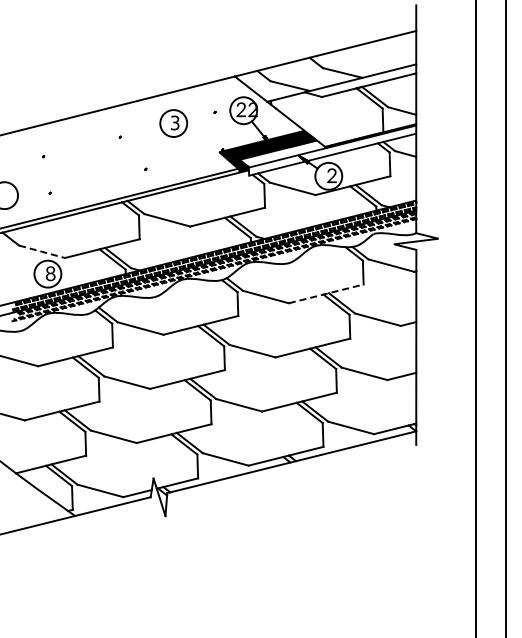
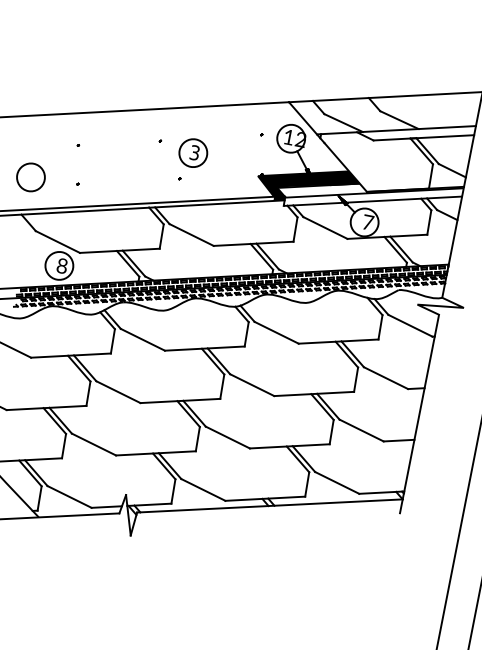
text: (241, 109) -> (289, 137), 22 -> 12
part: (173, 123) -> (193, 153), moved
text: (332, 175) -> (368, 222), 2 -> 7
line: (42, 251) -> (58, 241), dashed -> solid
line: (326, 293) -> (338, 341), dashed -> solid

